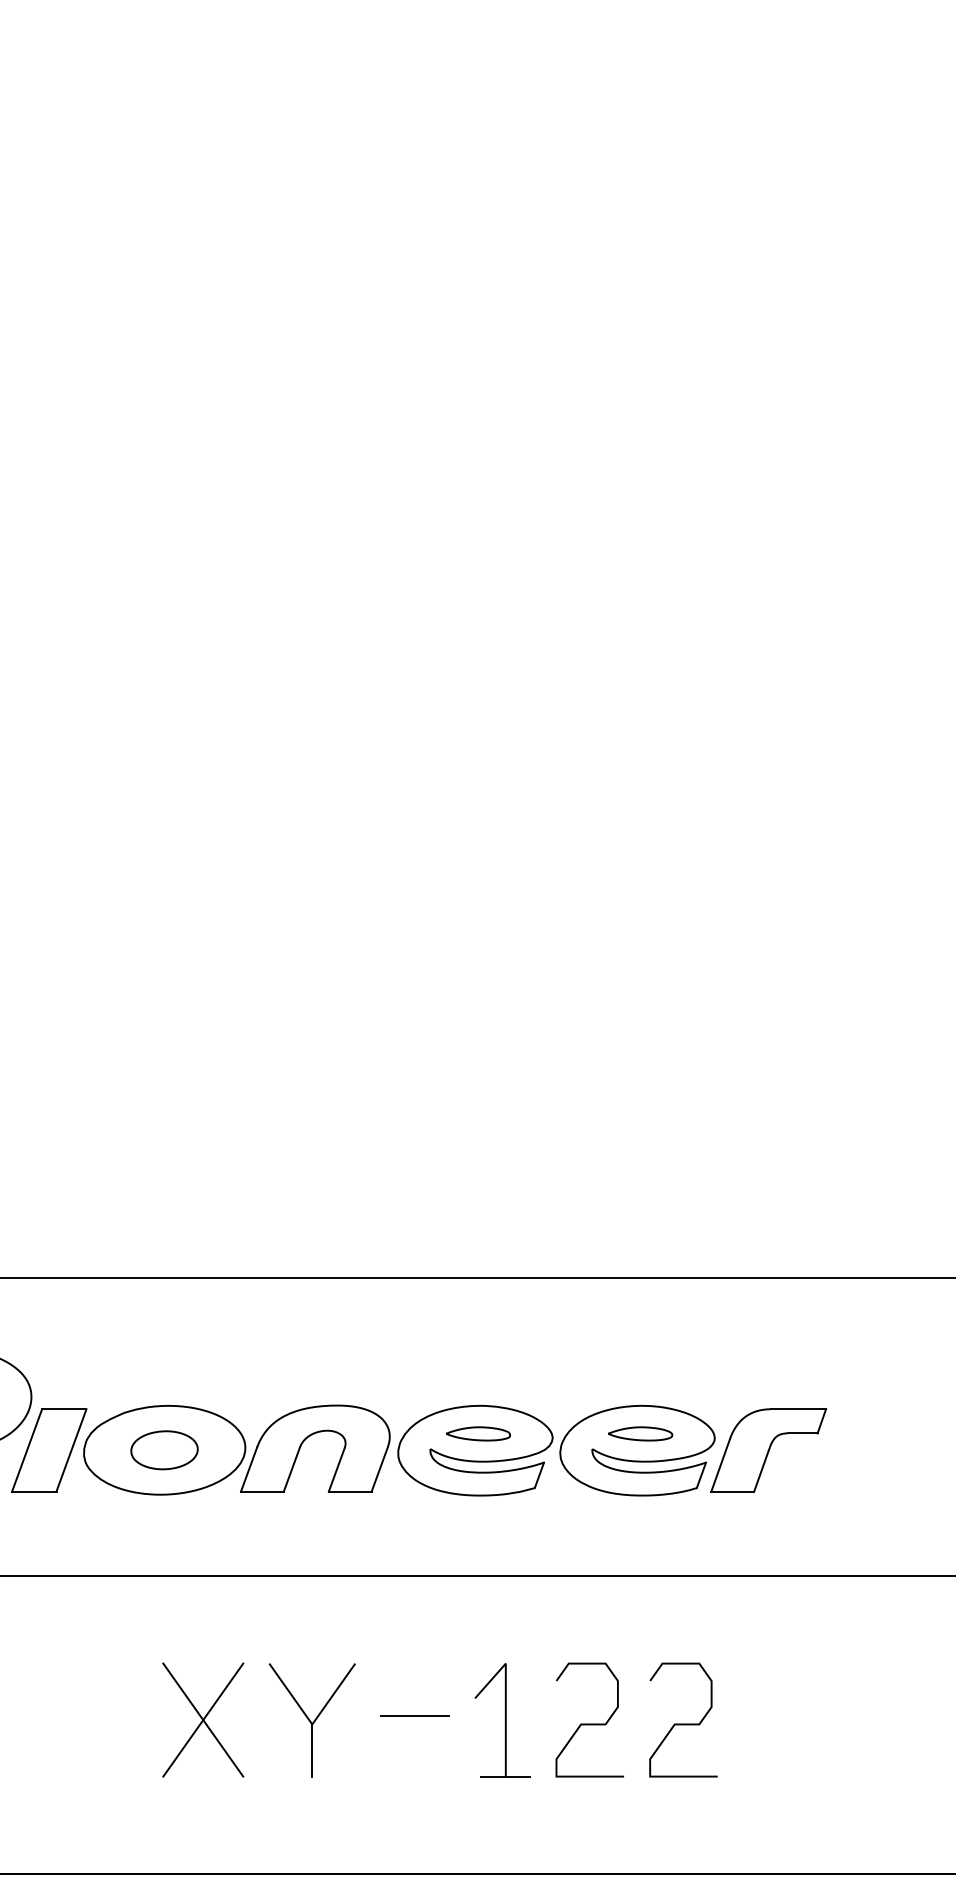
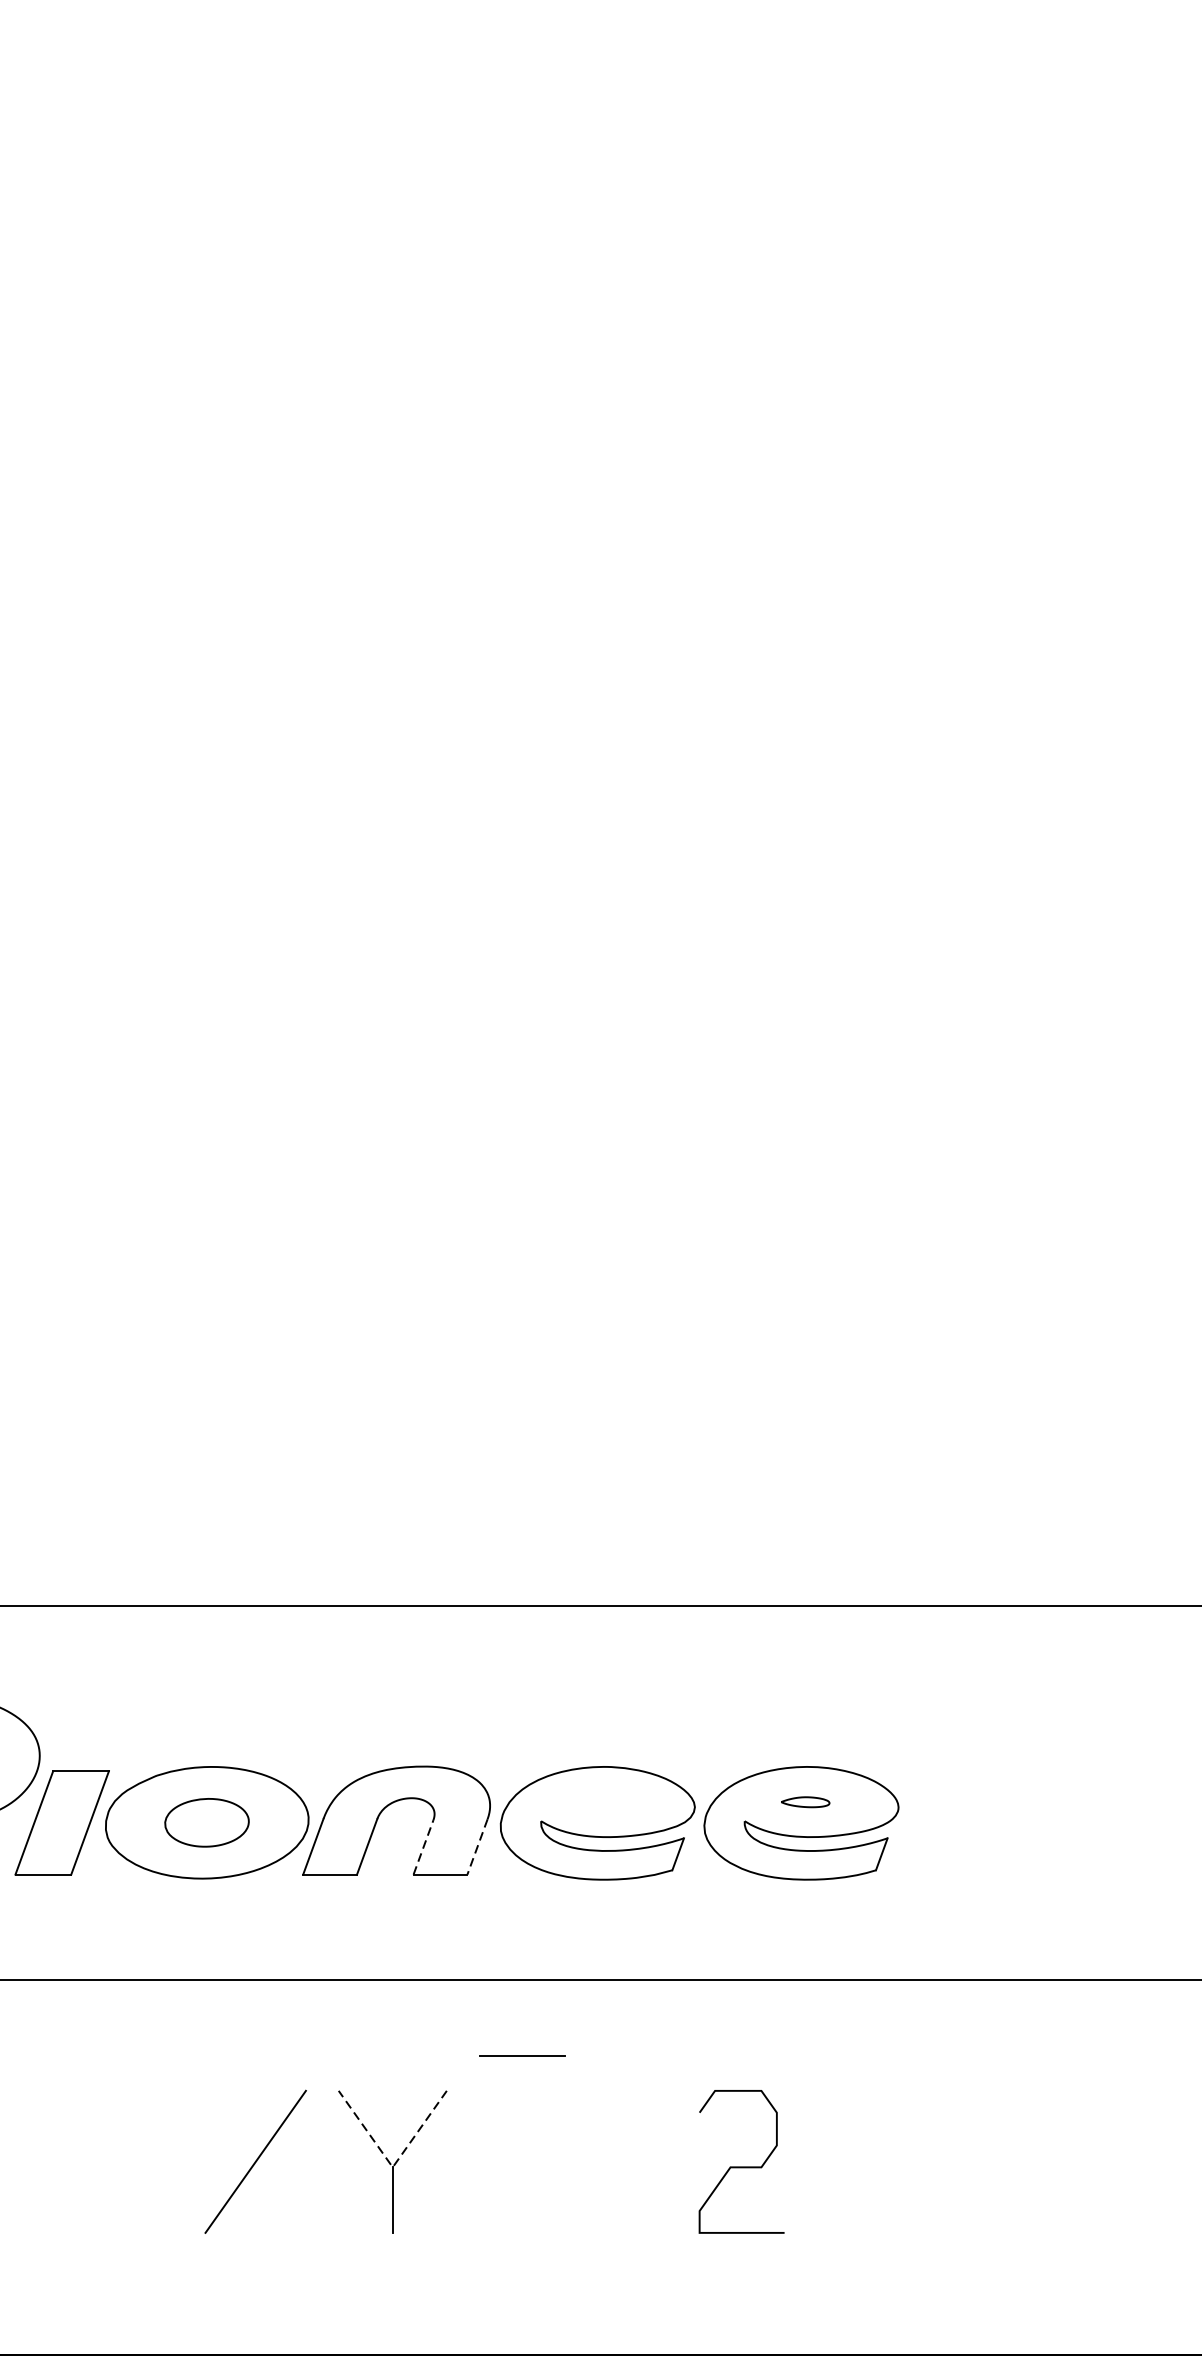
part: (478, 1433) -> (601, 1801), removed
part: (640, 1433) -> (805, 1801), size x0.6
part: (768, 1450) -> (966, 1823), removed
line: (336, 1469) -> (423, 1846), solid -> dashed
line: (379, 1469) -> (477, 1846), solid -> dashed
line: (414, 1715) -> (521, 2055), moved
line: (203, 1719) -> (256, 2161), removed
part: (502, 1720) -> (631, 2162), removed
curve: (683, 1723) -> (859, 2166), removed
line: (312, 1724) -> (392, 2167), solid -> dashed

